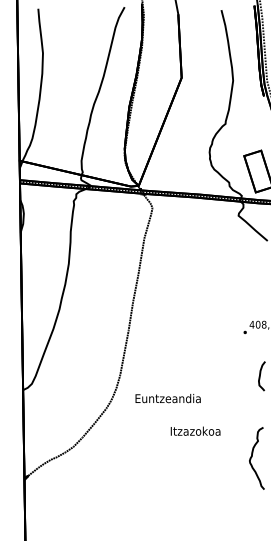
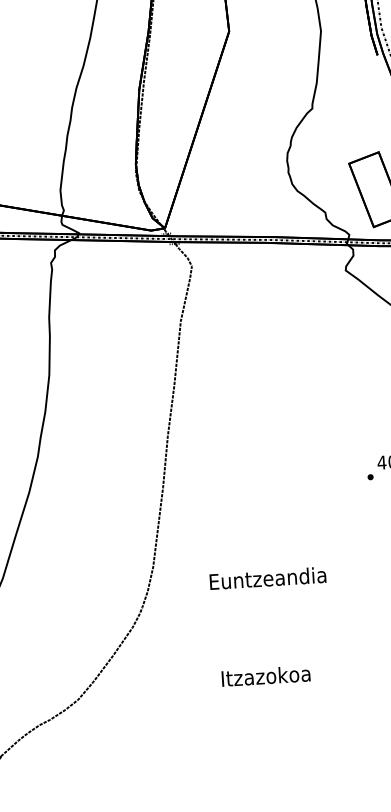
text: (167, 398) -> (266, 578), moved
text: (195, 430) -> (265, 674), moved

